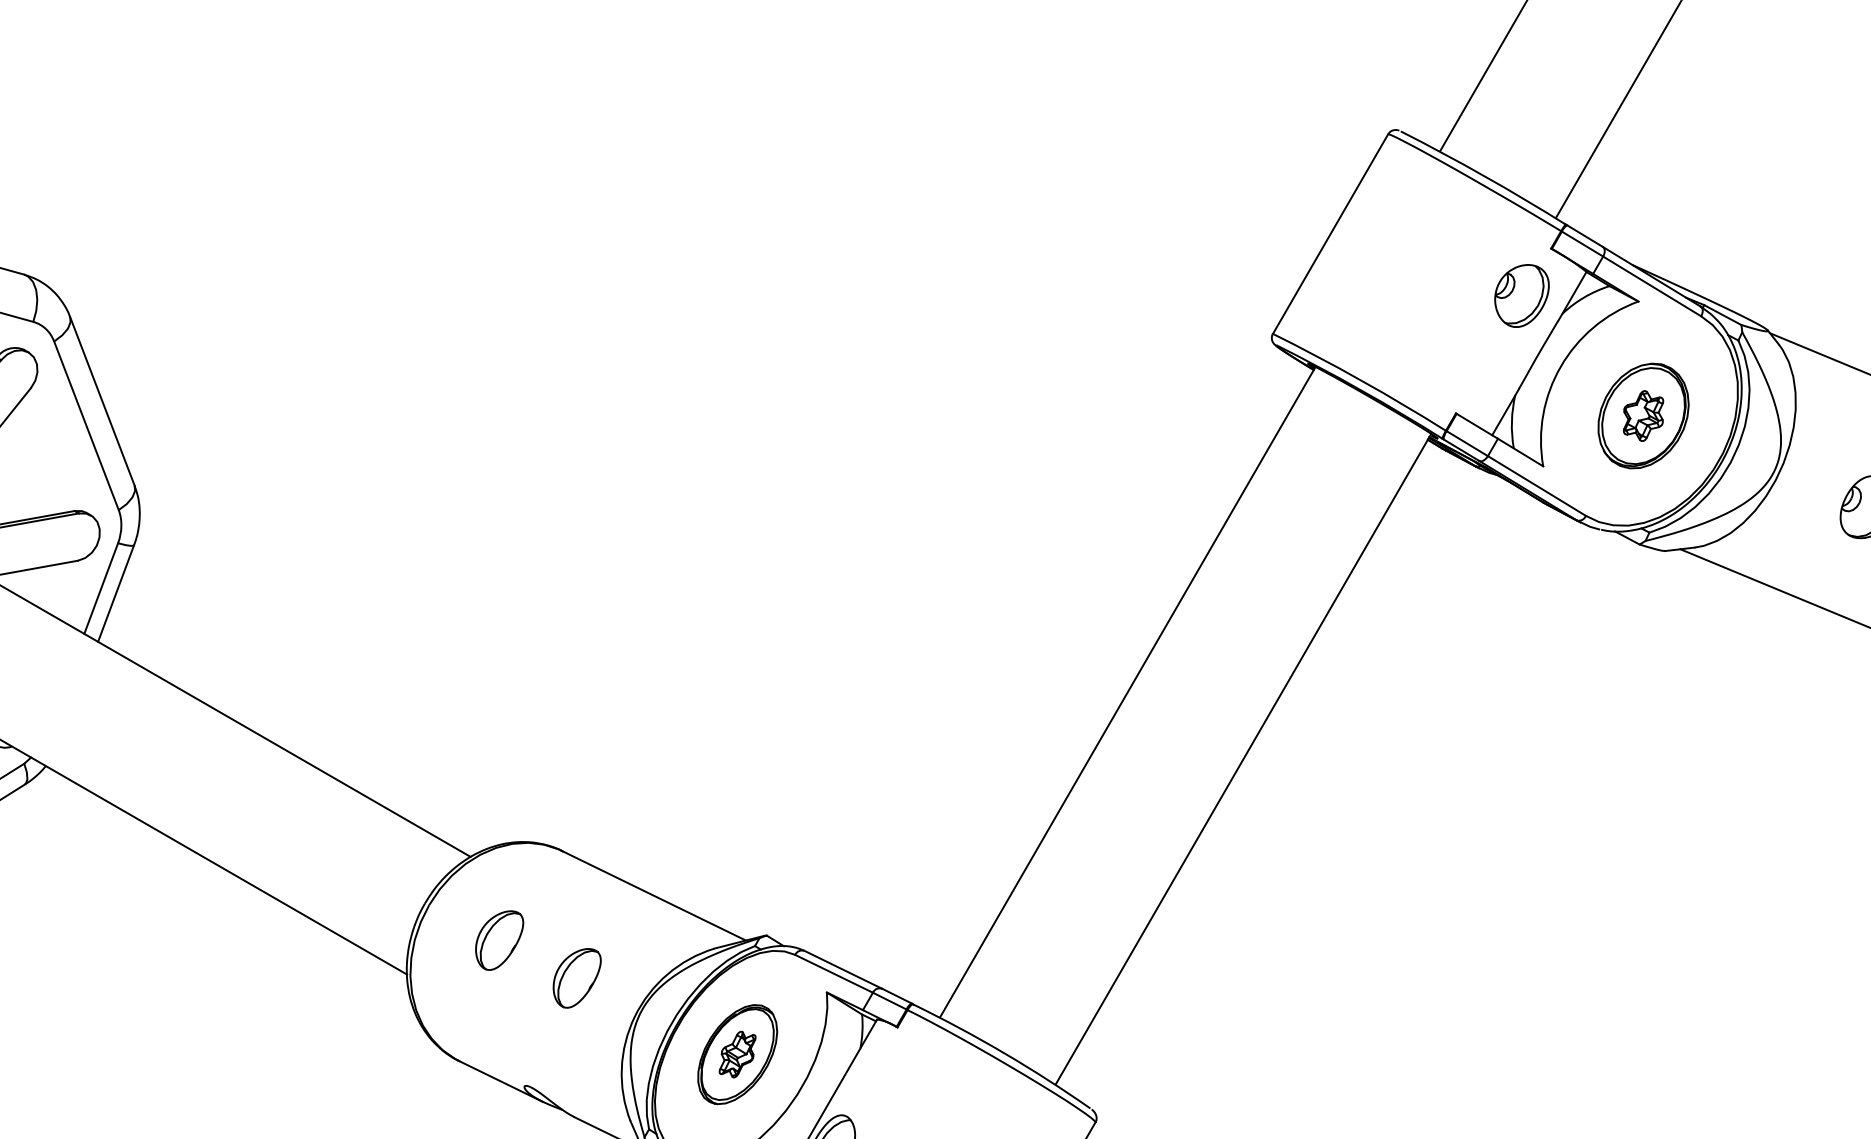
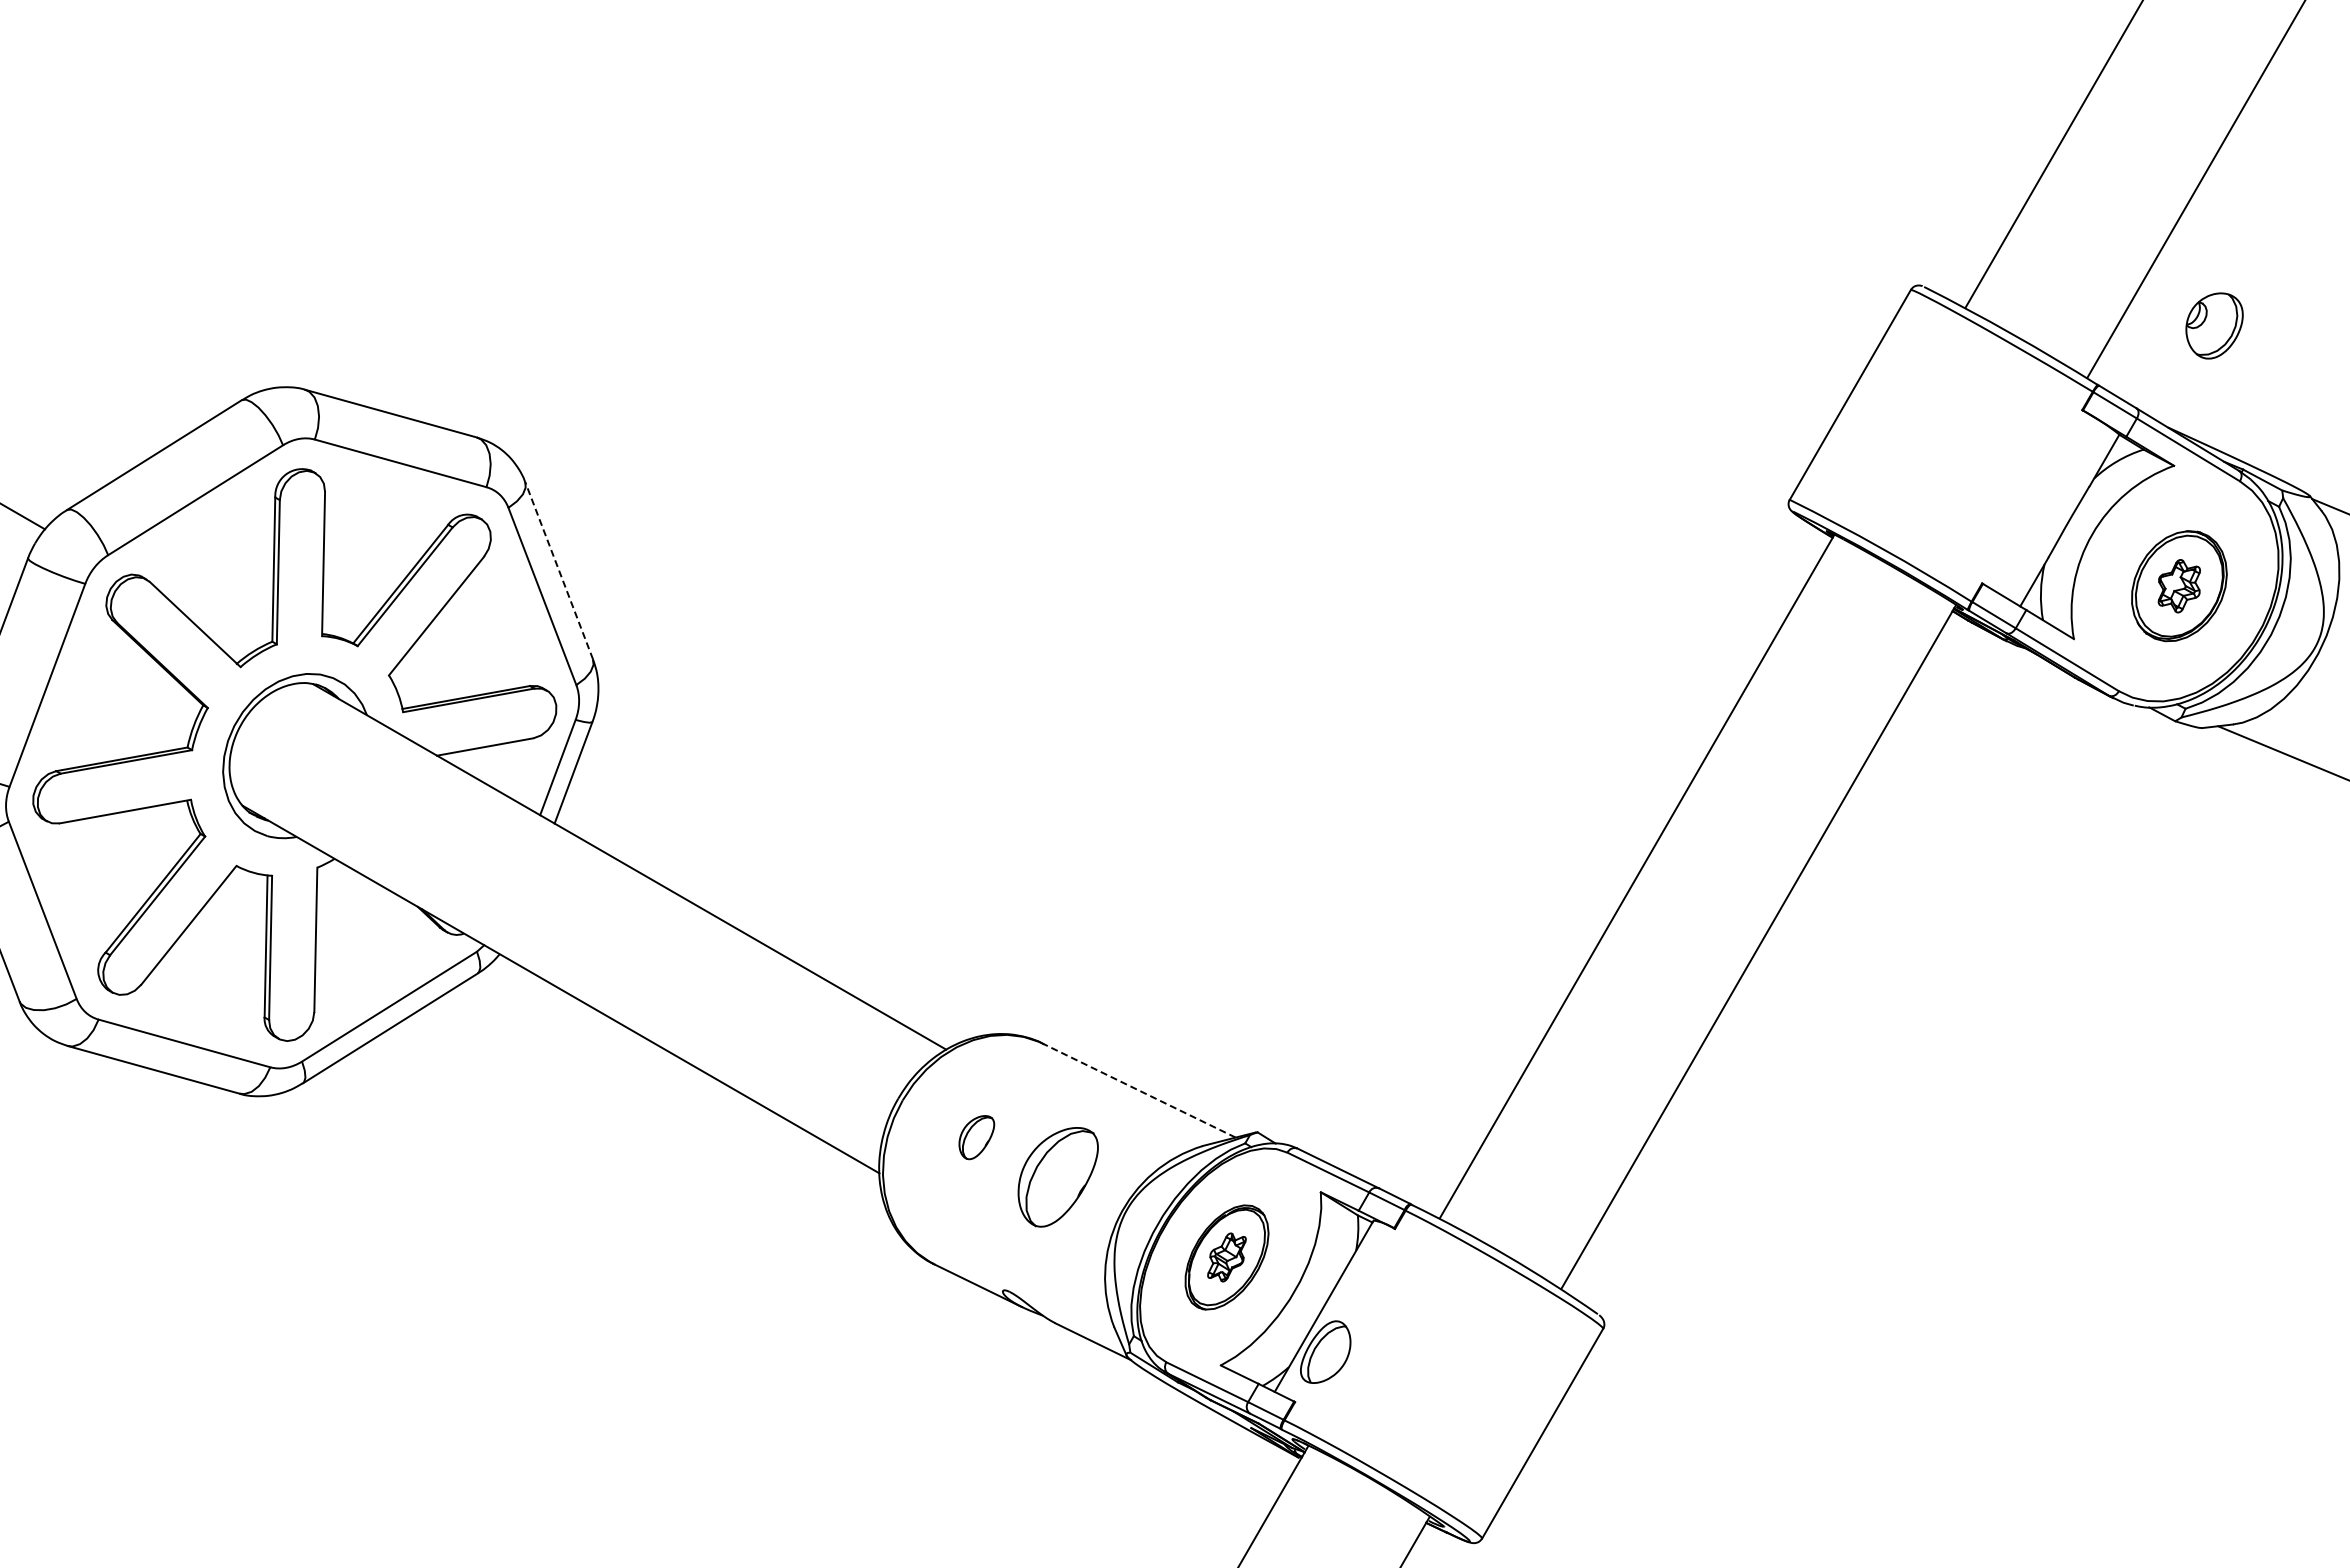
part: (1521, 295) -> (2214, 325), moved
line: (102, 401) -> (559, 570), solid -> dashed
line: (653, 895) -> (1138, 1090), solid -> dashed
part: (499, 940) -> (976, 1137), size x0.7
part: (577, 978) -> (1058, 1177), size x1.6

